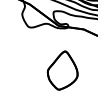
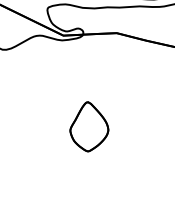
part: (62, 70) -> (88, 126), size x0.6

